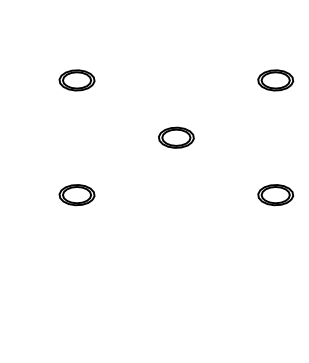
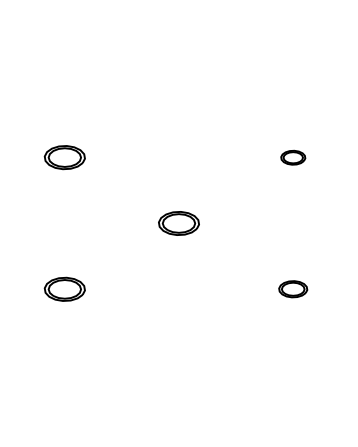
part: (276, 80) -> (293, 157), size x0.6
part: (276, 194) -> (293, 288), size x0.7

